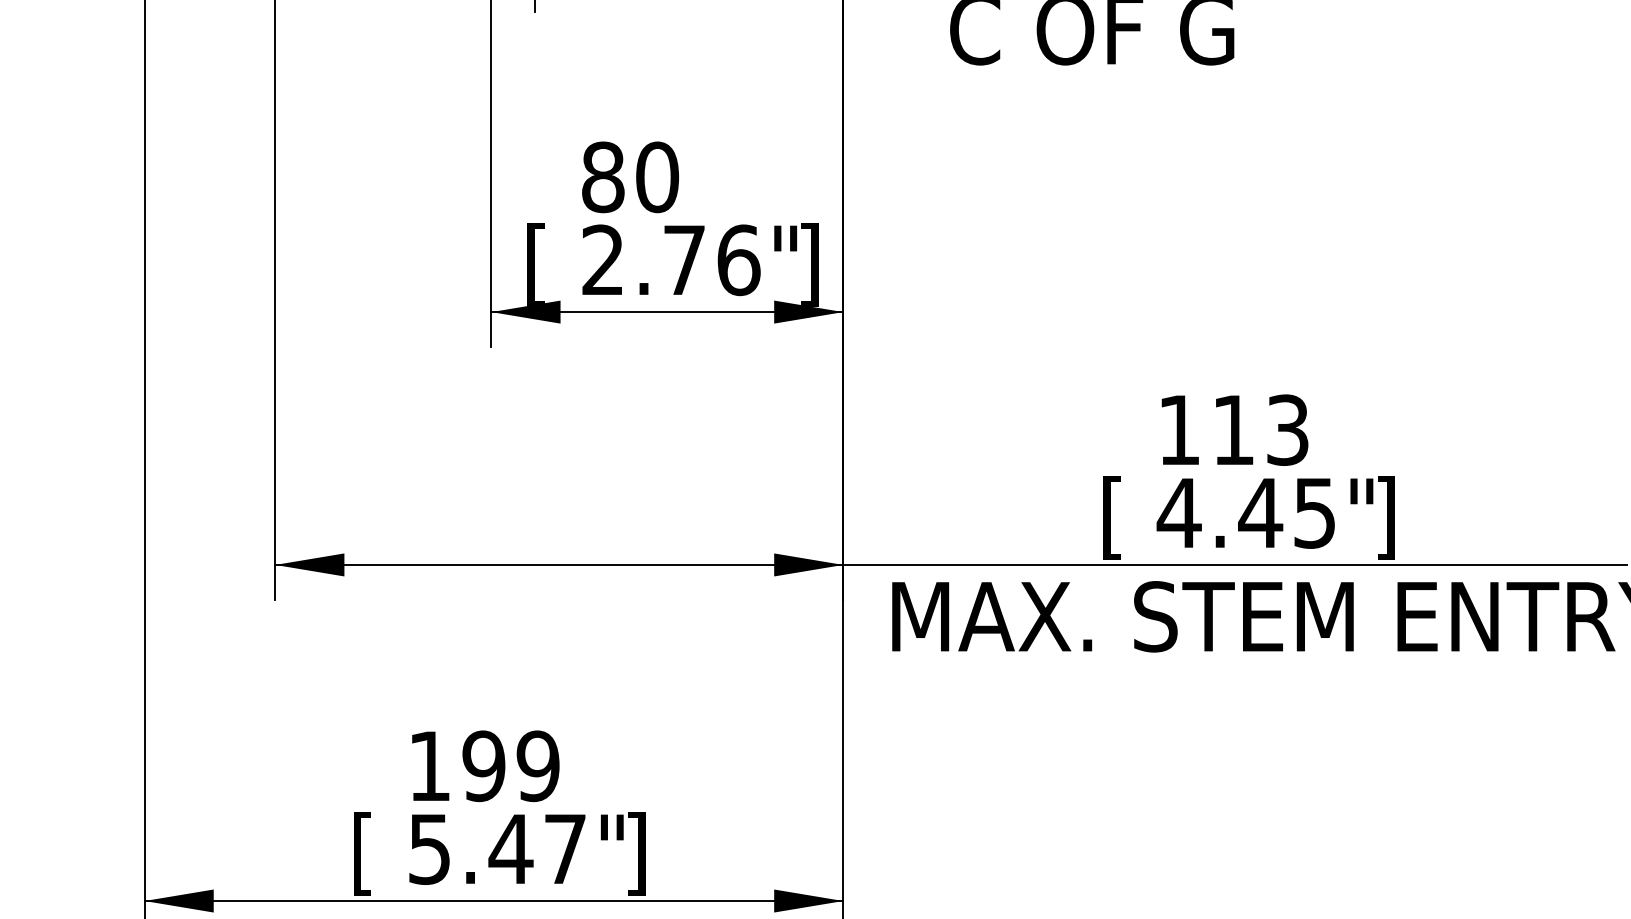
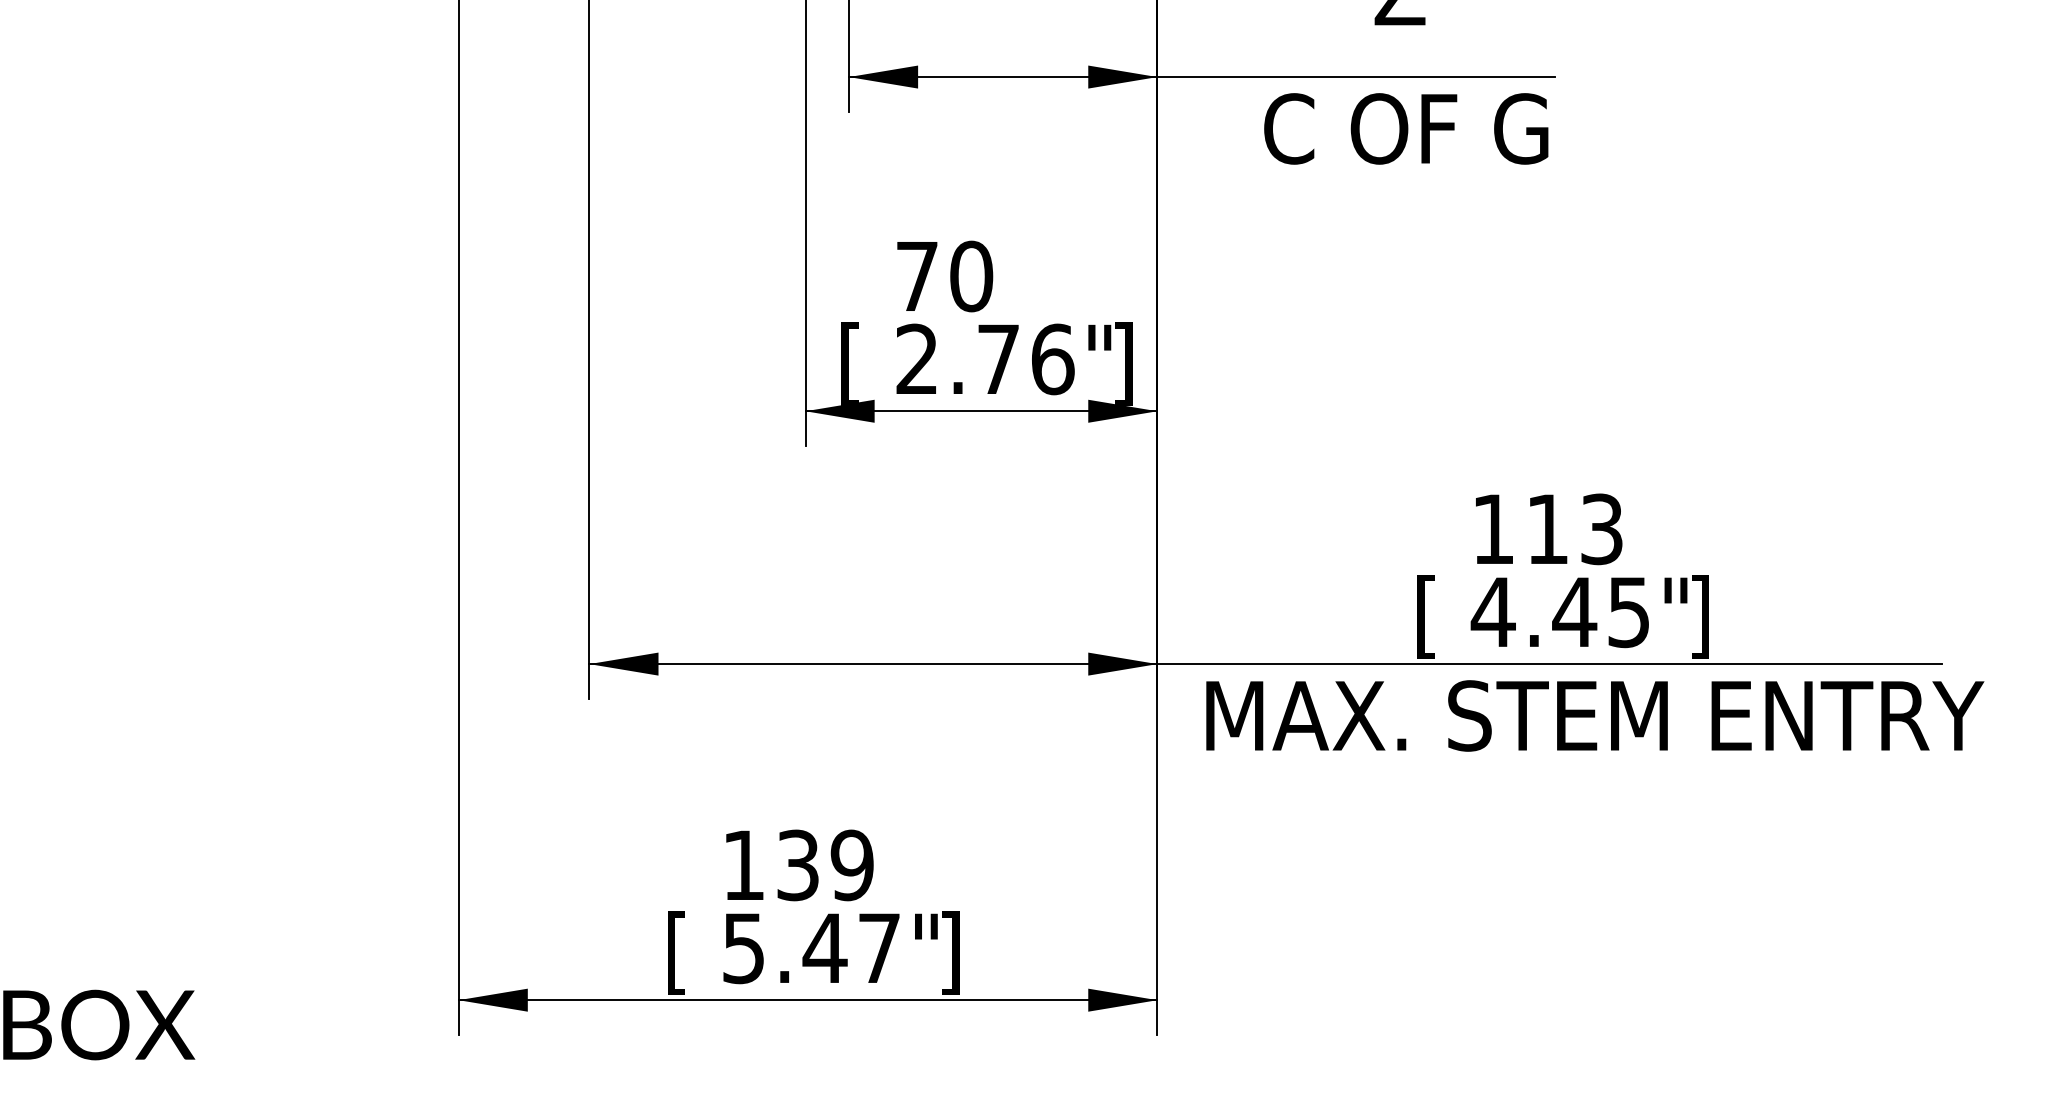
text: (603, 177) -> (917, 276), 80 -> 70
text: (483, 766) -> (797, 865), 199 -> 139

